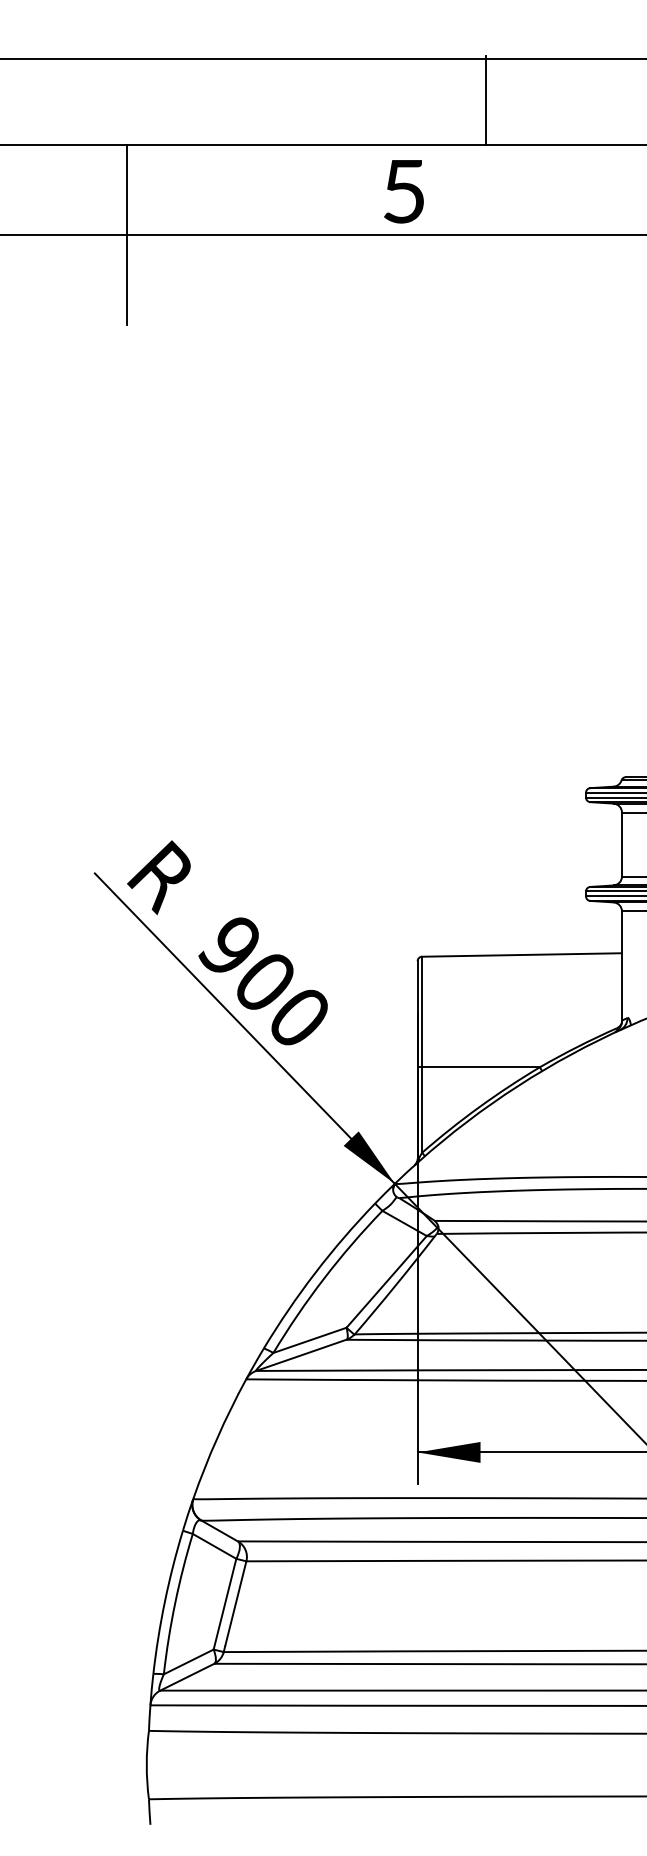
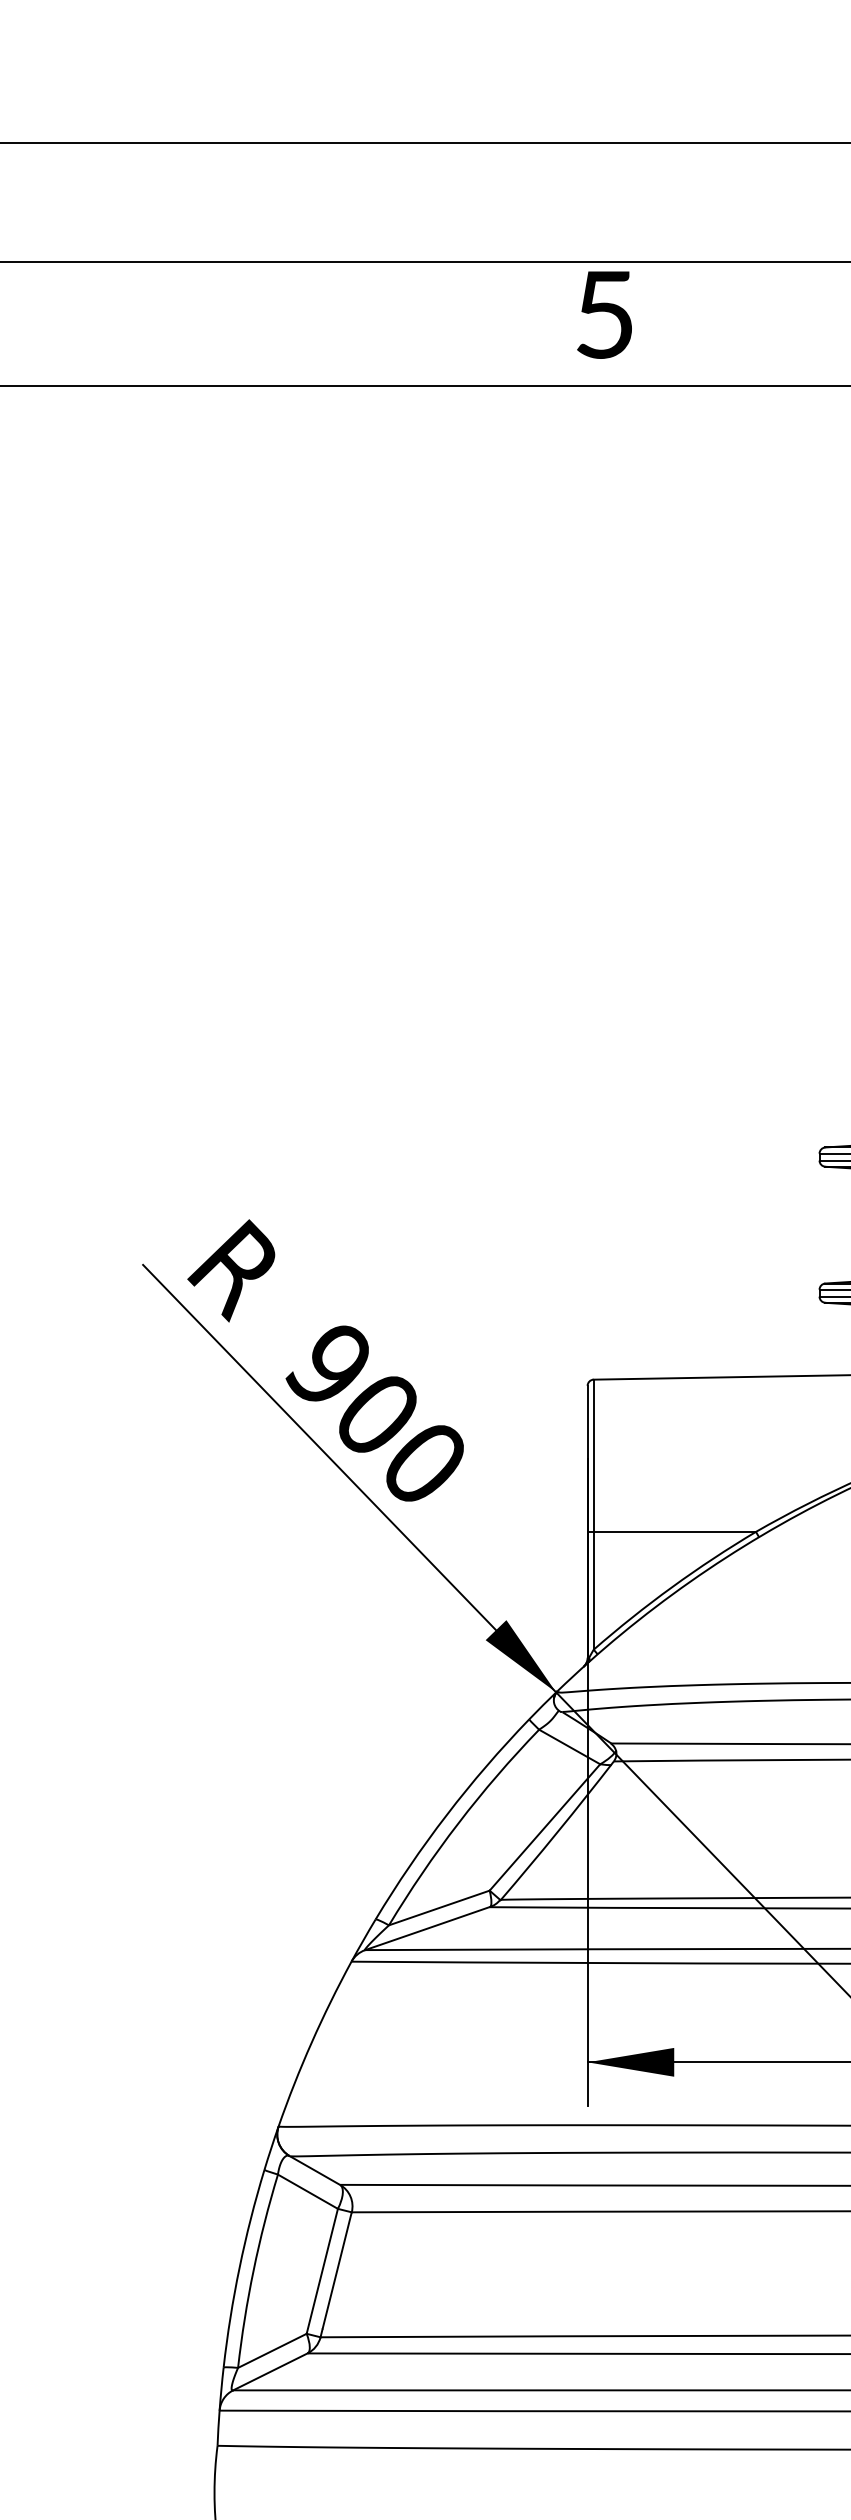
line: (486, 100) -> (682, 200), removed
text: (403, 191) -> (603, 314), moved
line: (126, 235) -> (186, 386), removed

